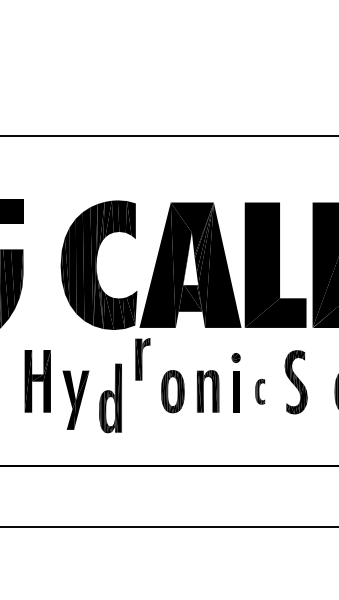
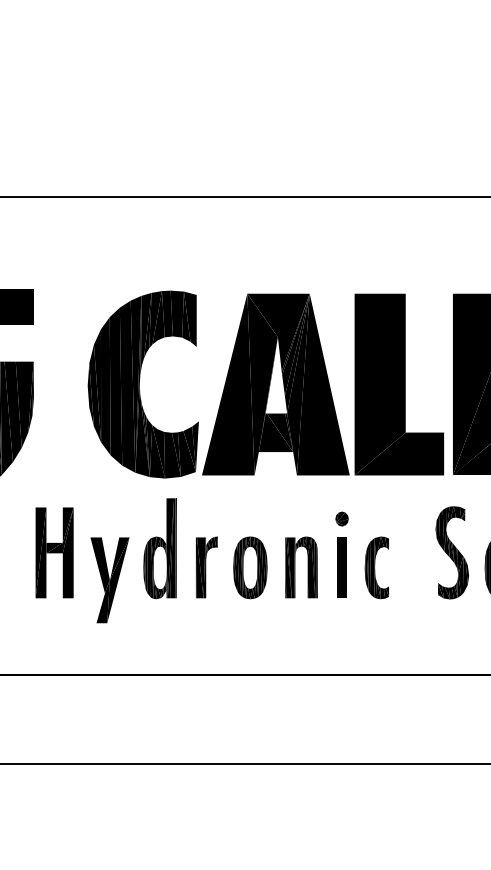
part: (142, 359) -> (206, 567), moved
part: (295, 382) -> (451, 553), moved
part: (259, 391) -> (375, 567), size x1.67
part: (110, 398) -> (159, 548), moved

